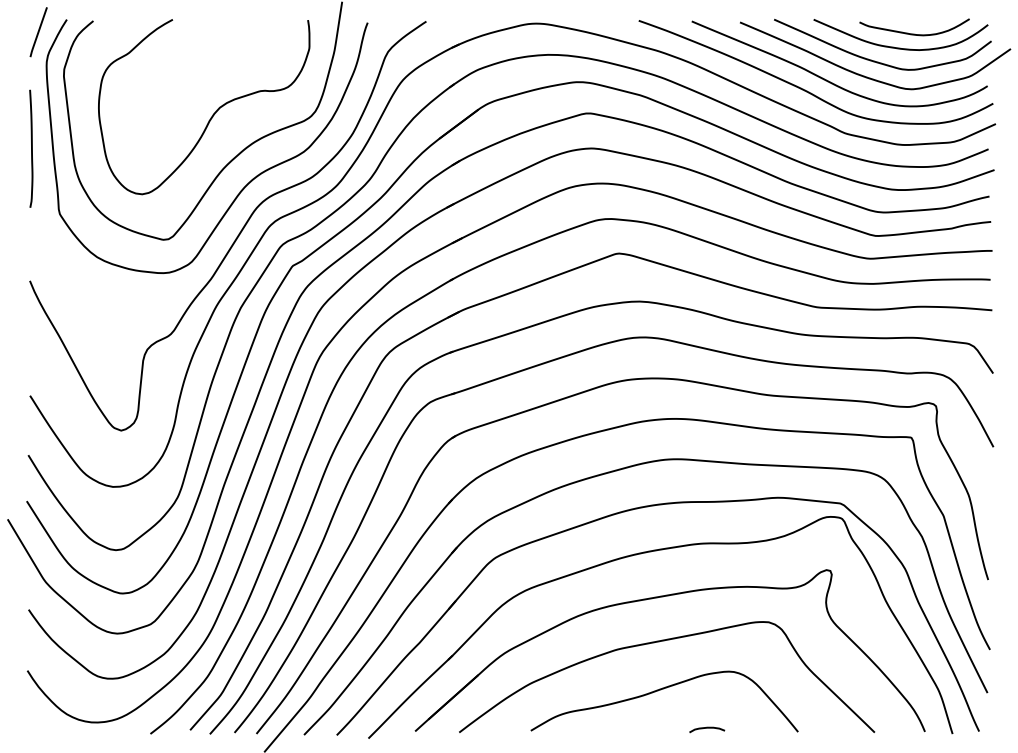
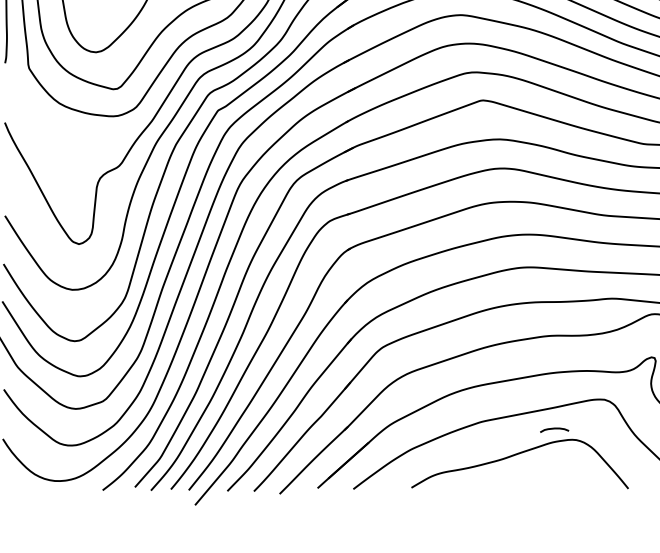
curve: (707, 728) -> (554, 429), moved

